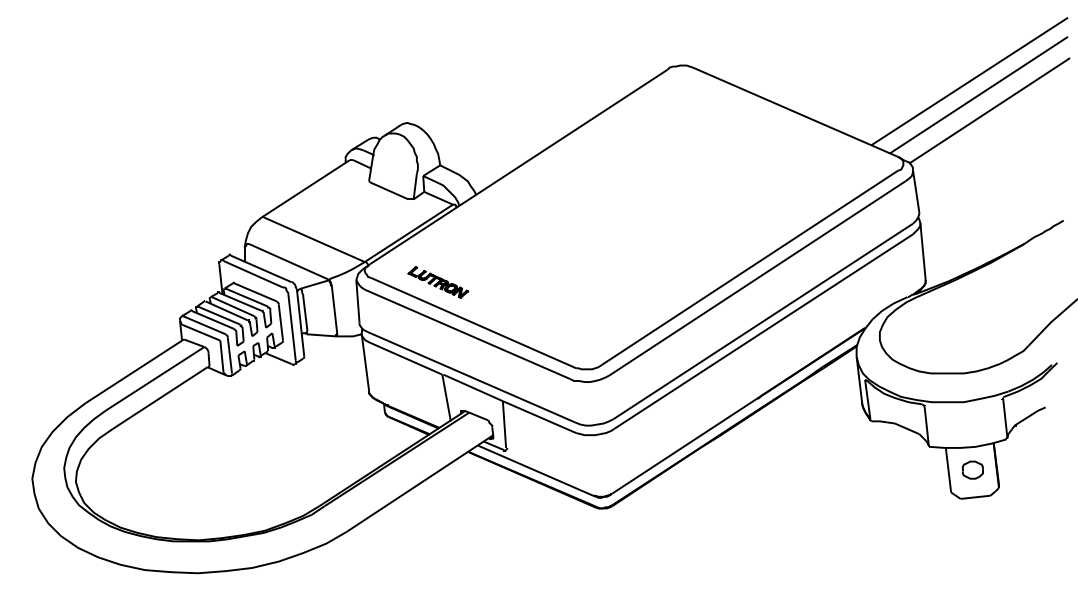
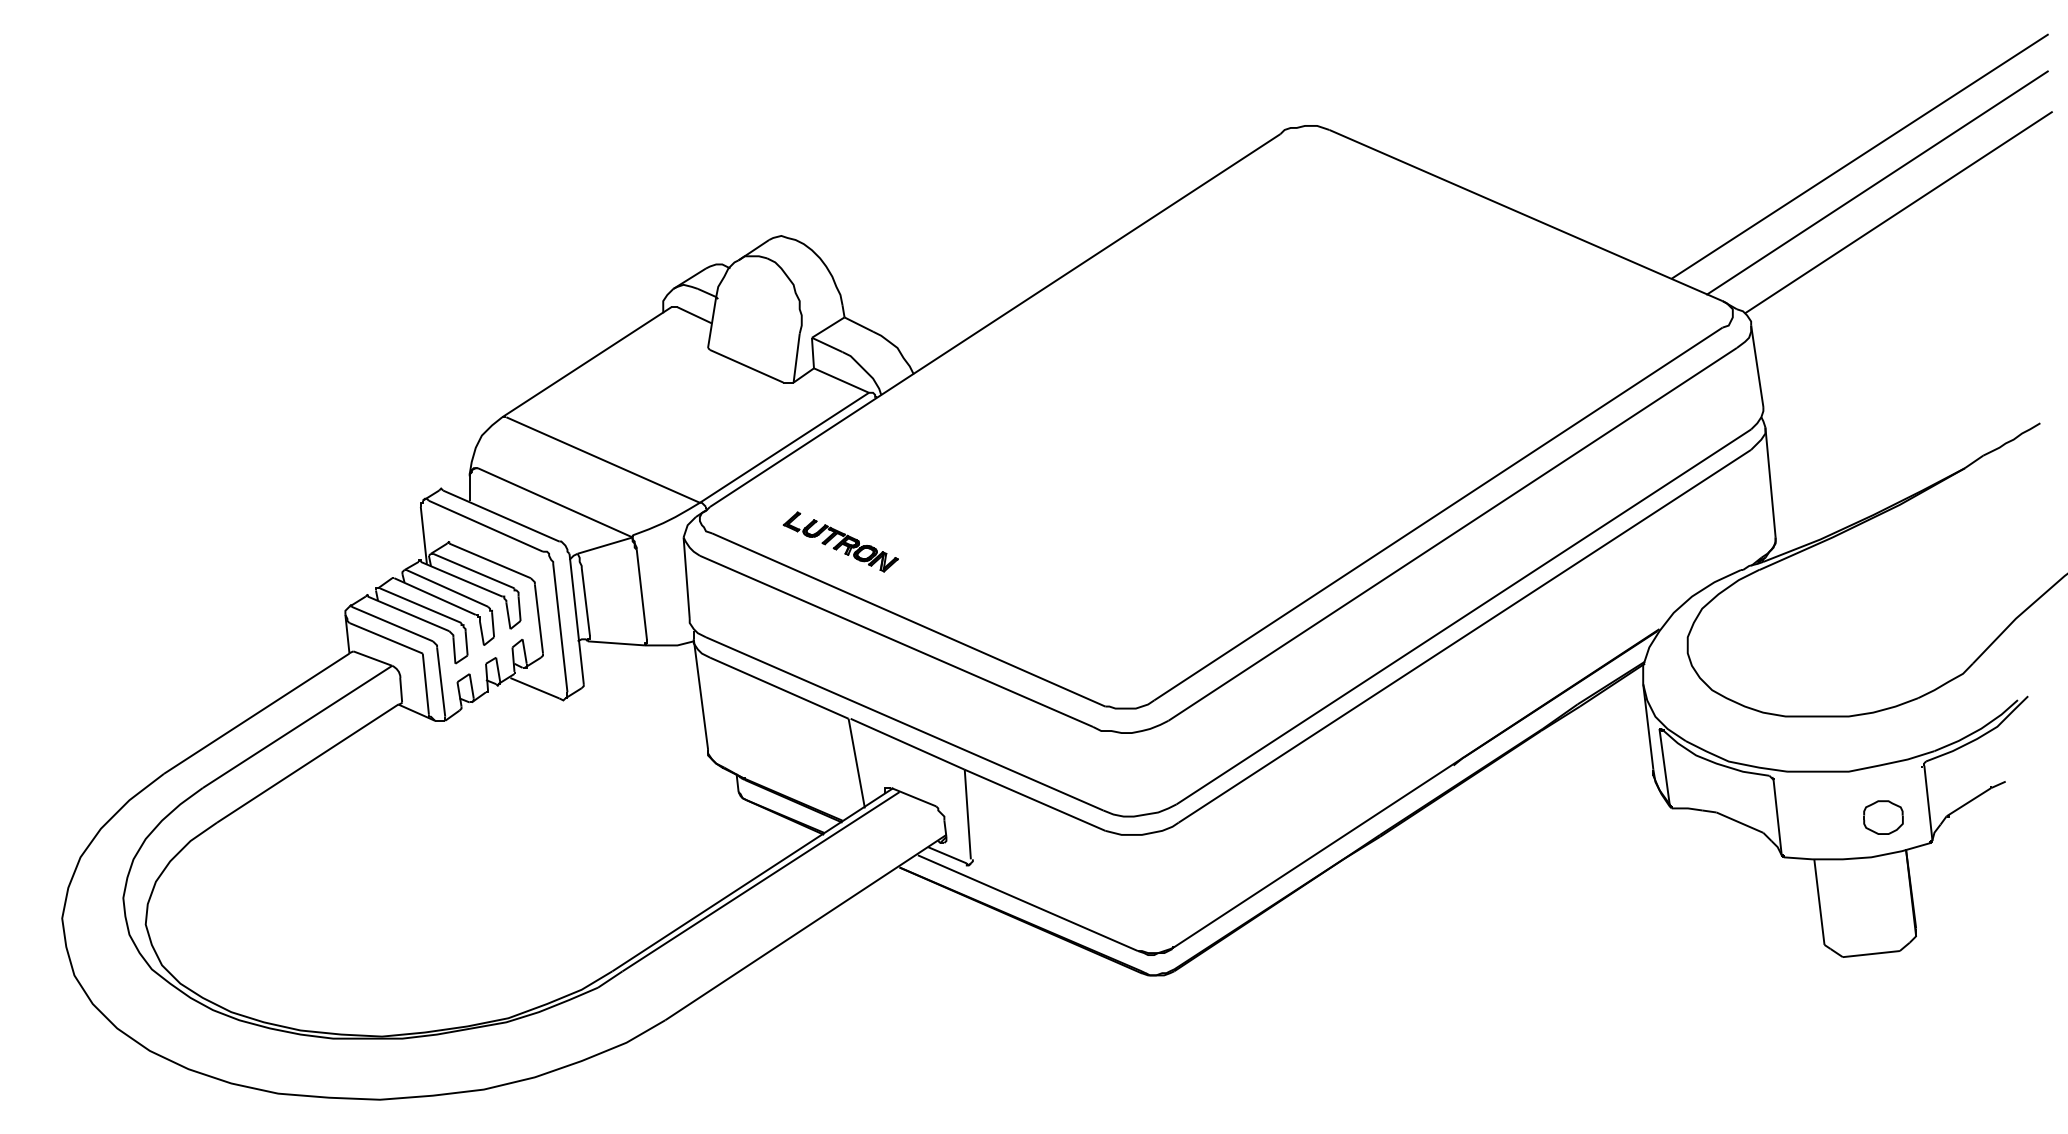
part: (972, 469) -> (1882, 816), moved

